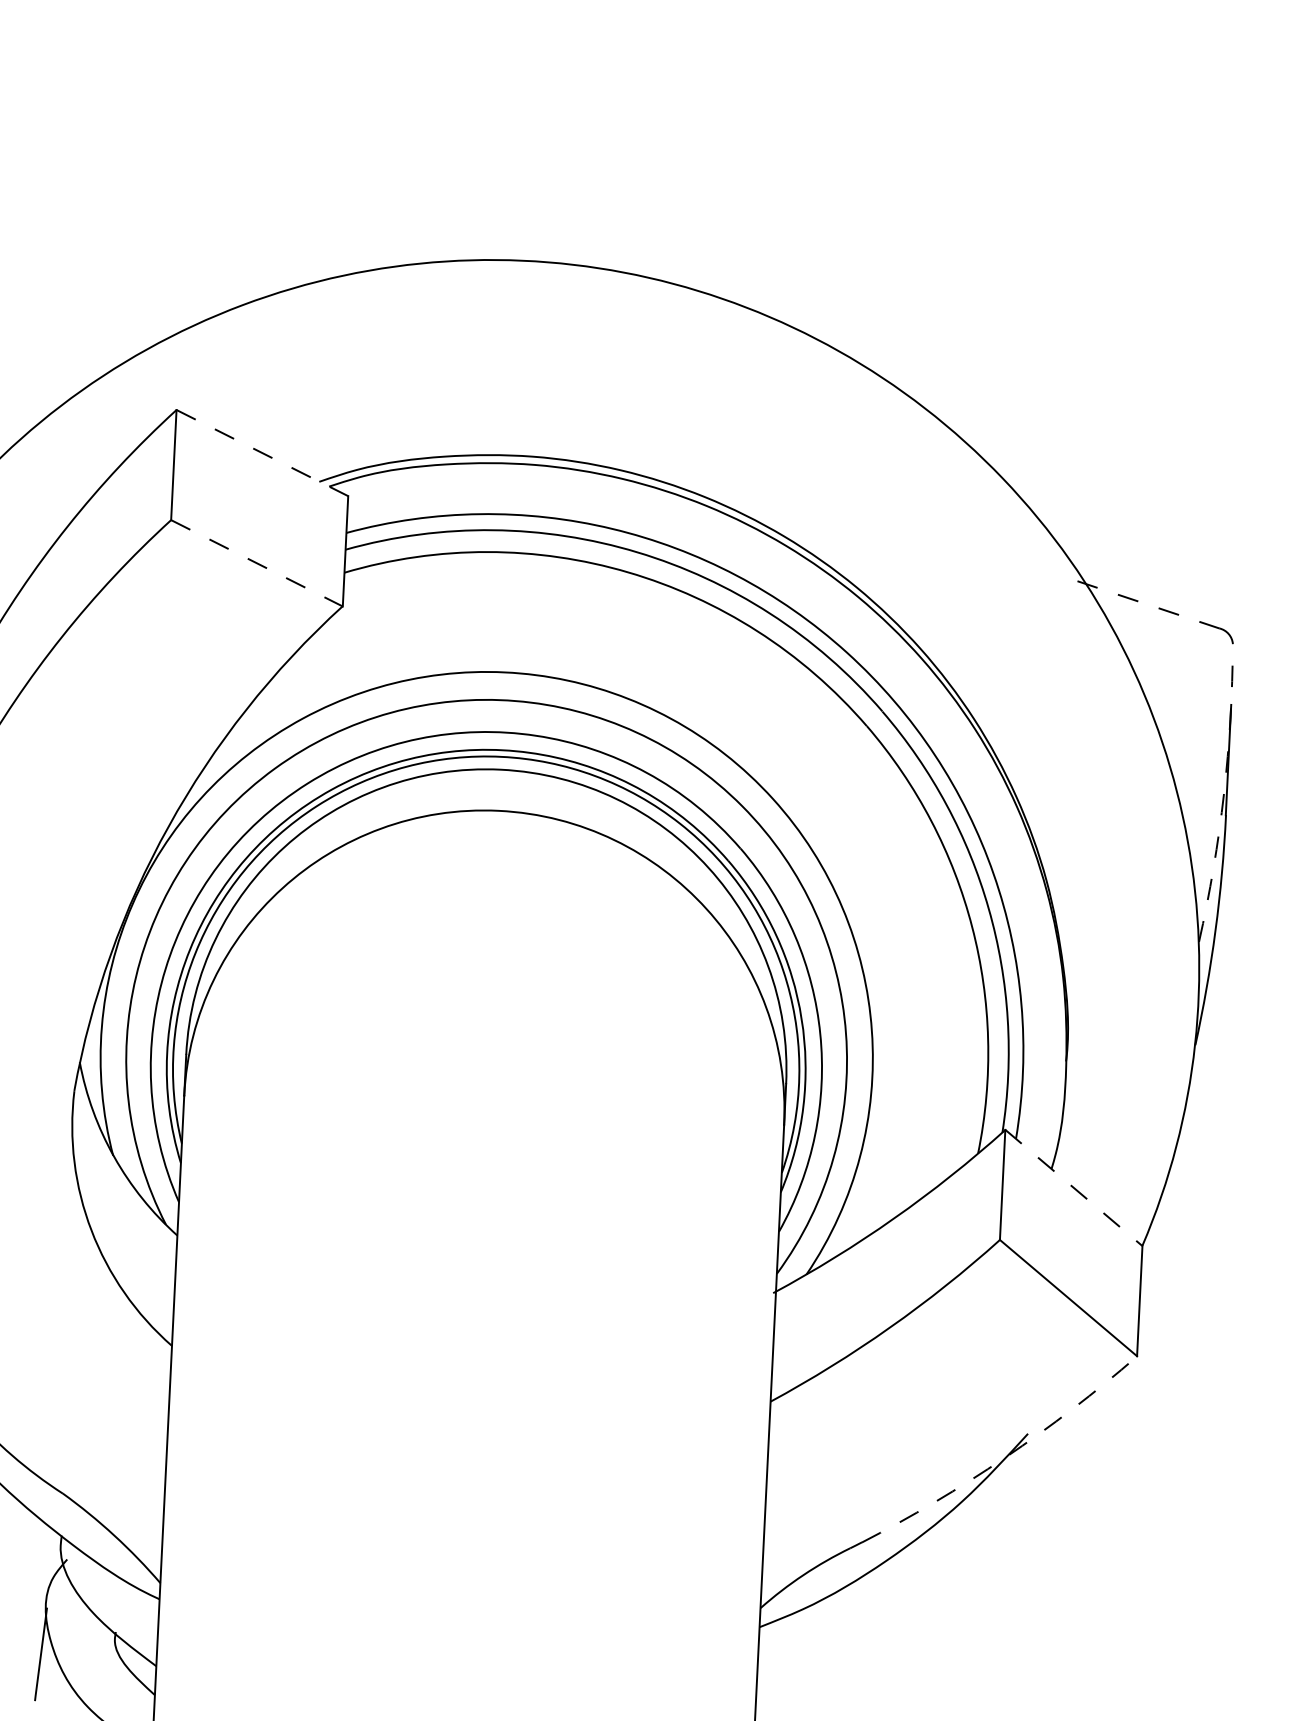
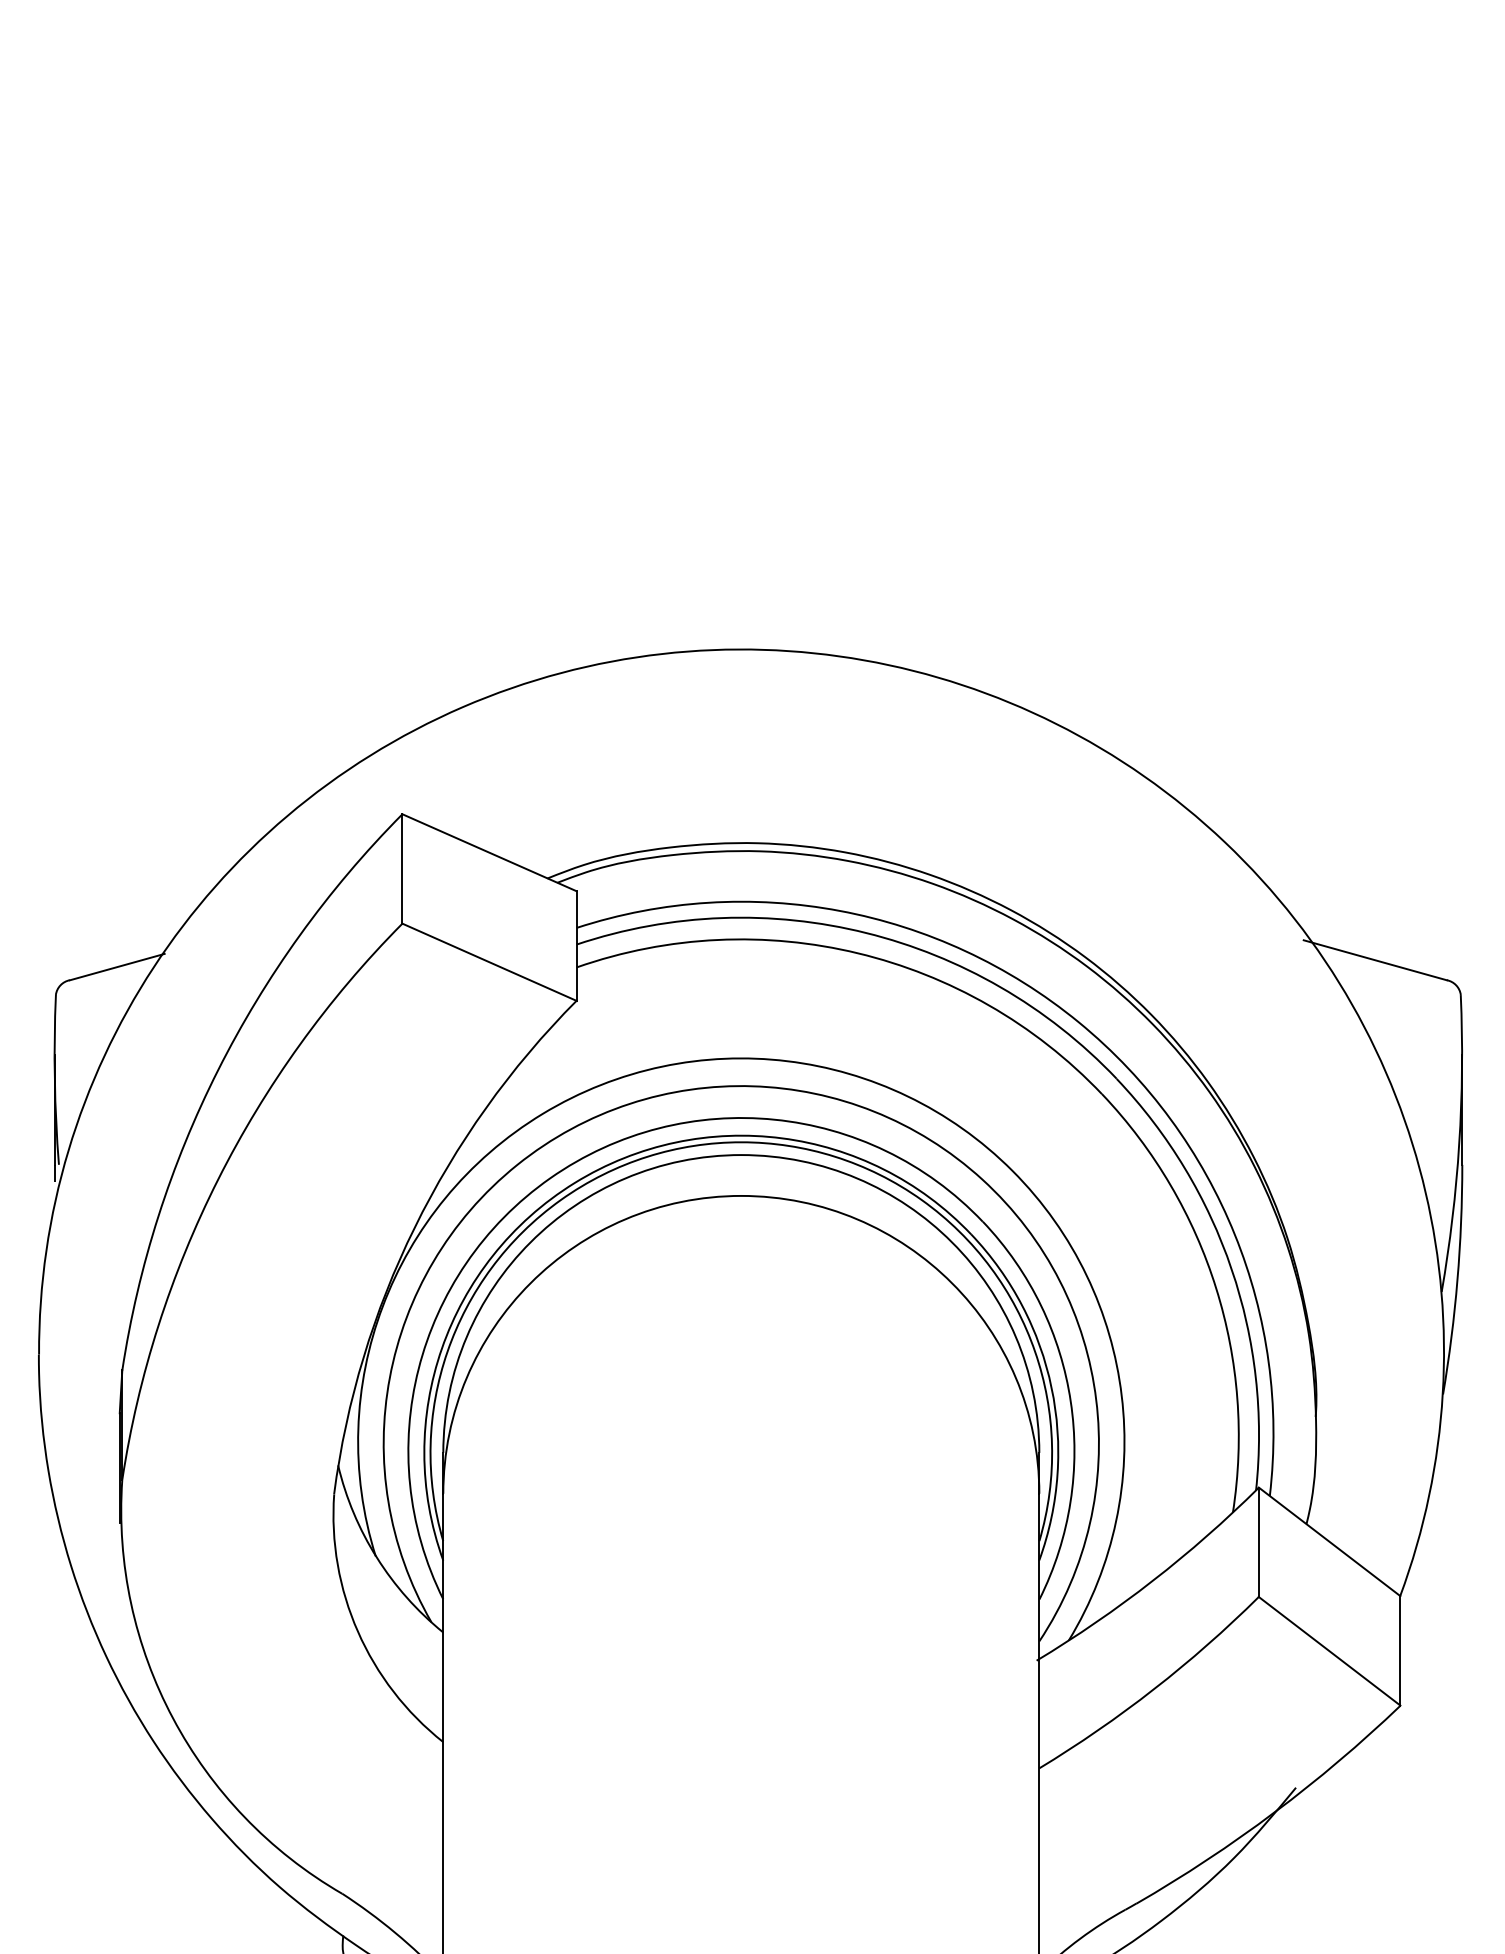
line: (263, 452) -> (490, 852), dashed -> solid
line: (257, 563) -> (490, 962), dashed -> solid
line: (1147, 605) -> (1374, 960), dashed -> solid
arc: (1224, 794) -> (1459, 1144), dashed -> solid
line: (1073, 1188) -> (1329, 1542), dashed -> solid
arc: (1005, 1457) -> (1274, 1812), dashed -> solid

